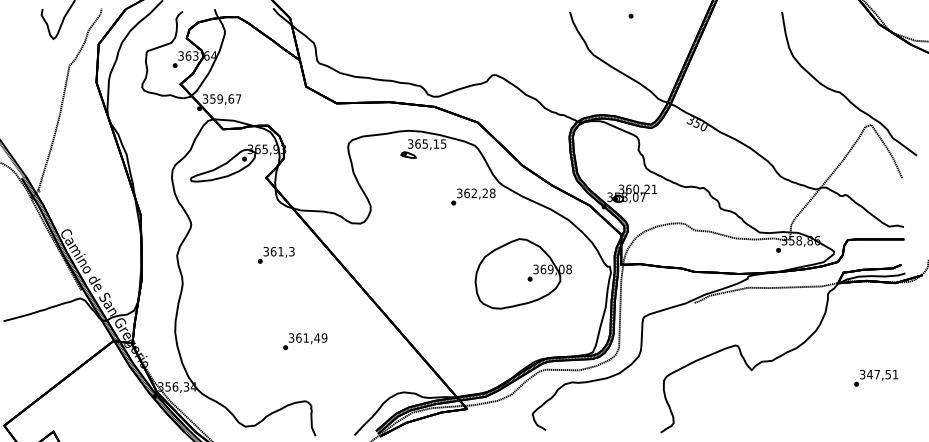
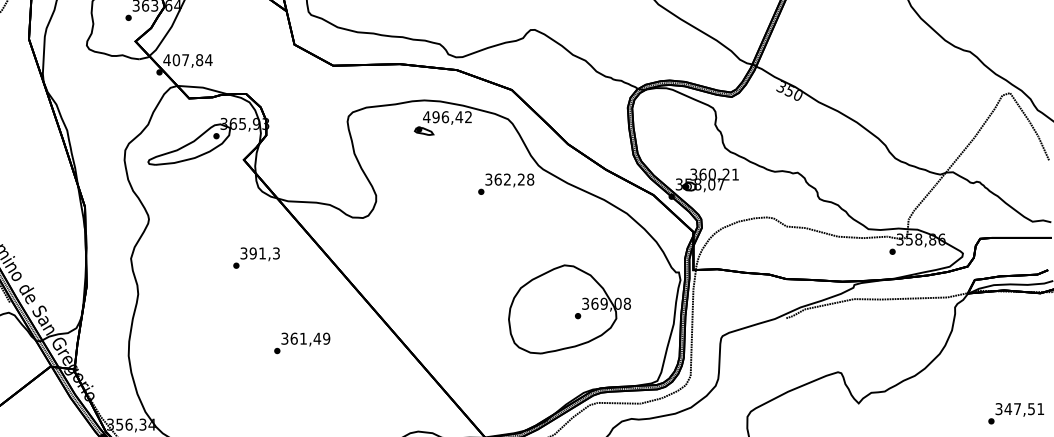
text: (221, 98) -> (187, 59), 359,67 -> 407,84
text: (426, 143) -> (446, 116), 365,15 -> 496,42
text: (273, 251) -> (253, 253), 361,3 -> 391,3
part: (522, 273) -> (568, 308), moved
text: (305, 341) -> (302, 343), moved

